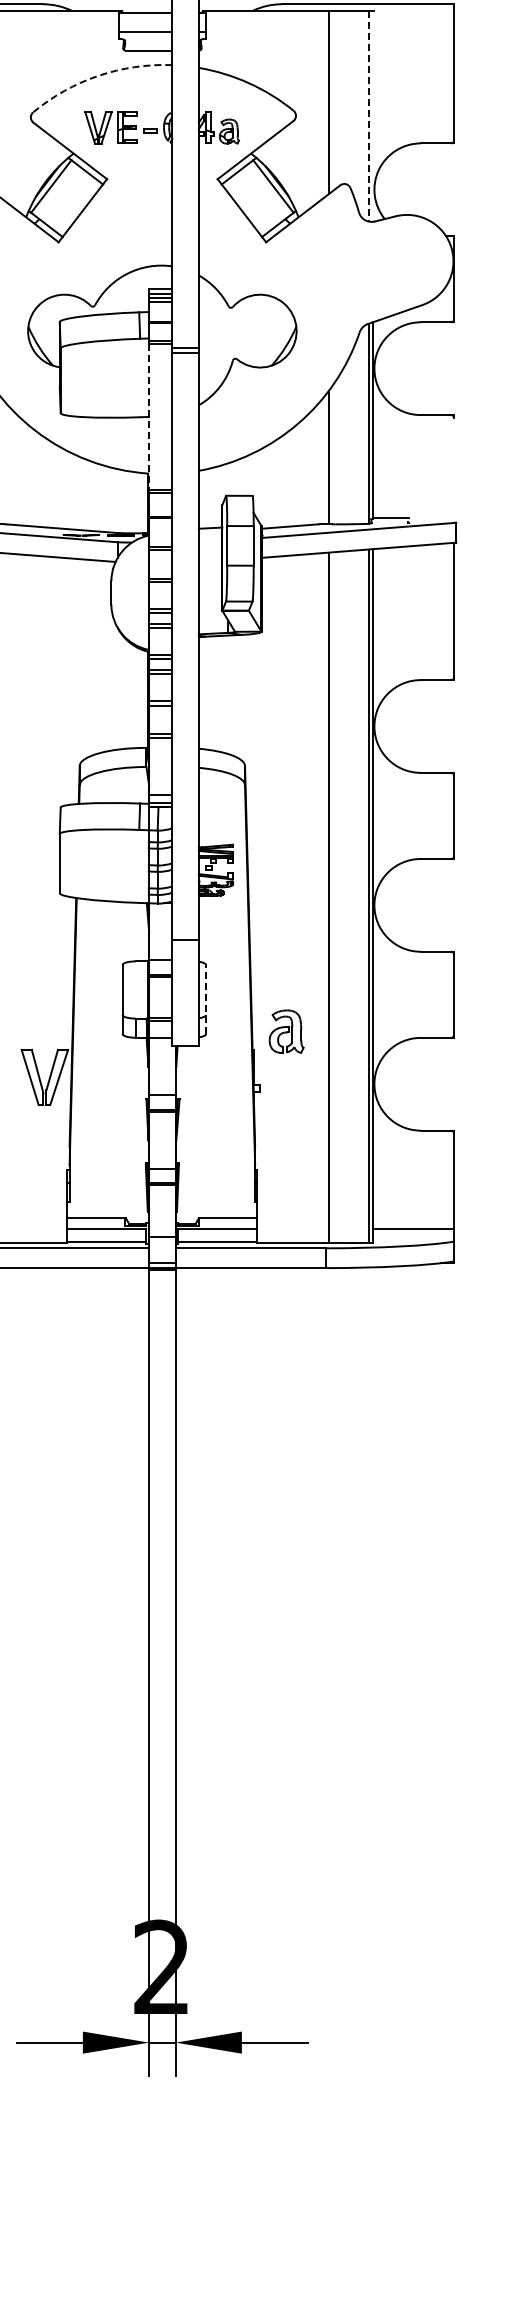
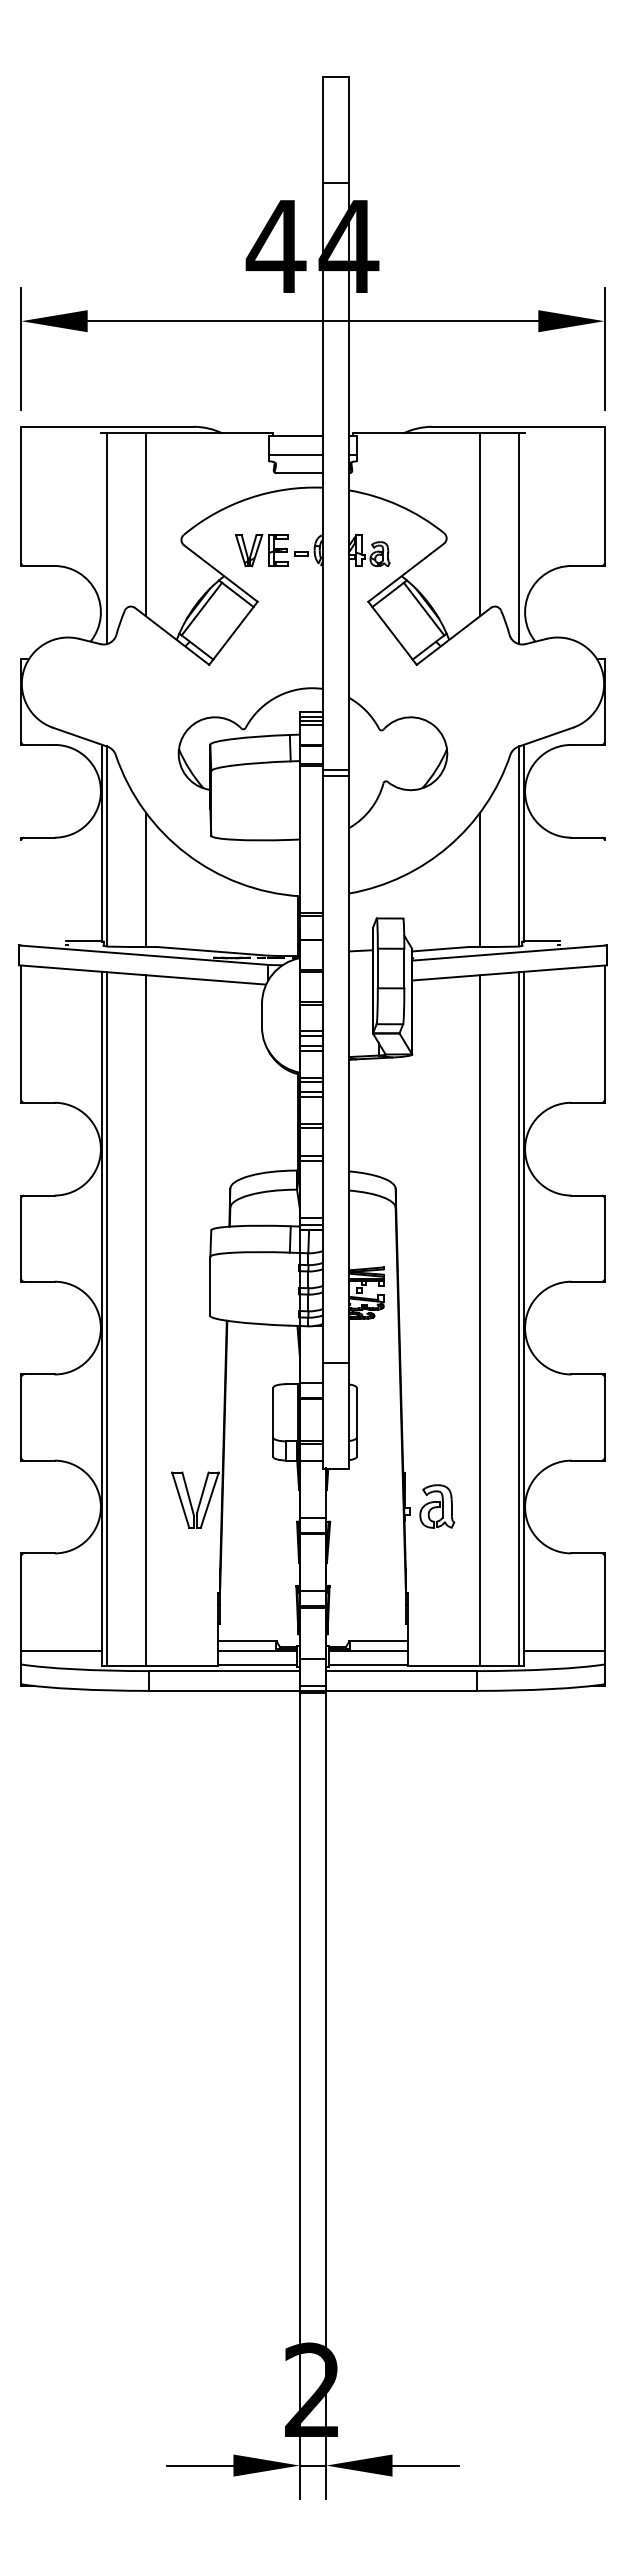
arc: (97, 75) -> (248, 498), dashed -> solid
line: (368, 116) -> (519, 539), dashed -> solid
line: (148, 417) -> (299, 840), dashed -> solid
line: (205, 999) -> (356, 1422), dashed -> solid
part: (286, 1031) -> (437, 1506), moved

